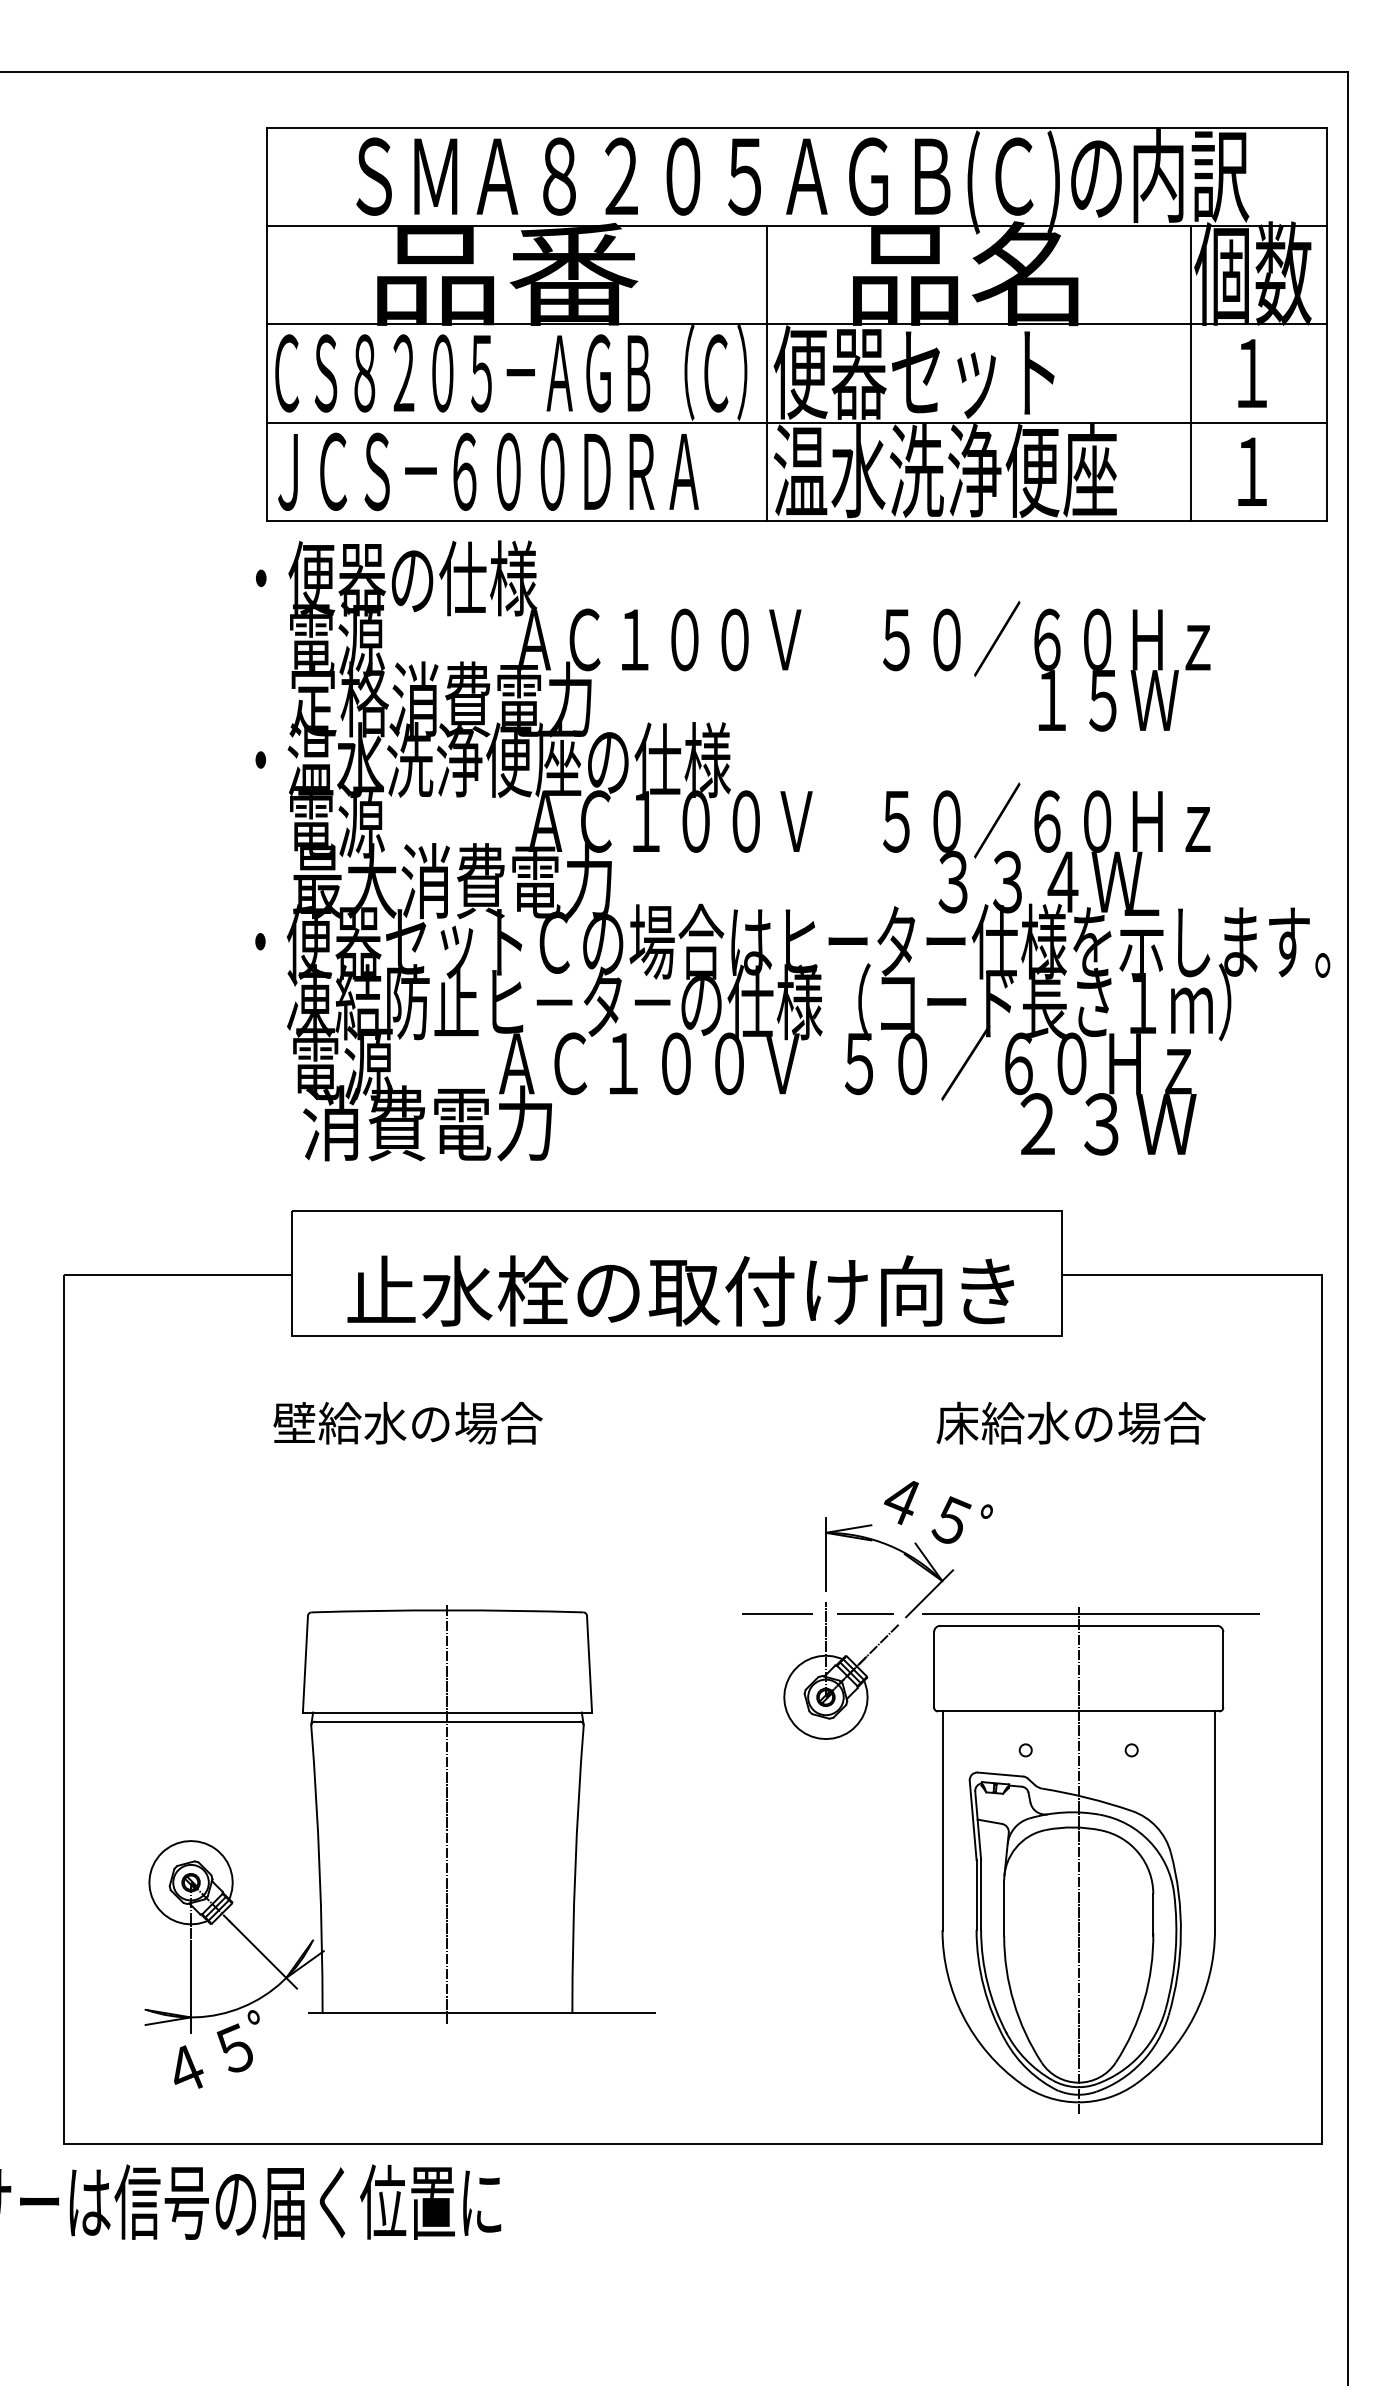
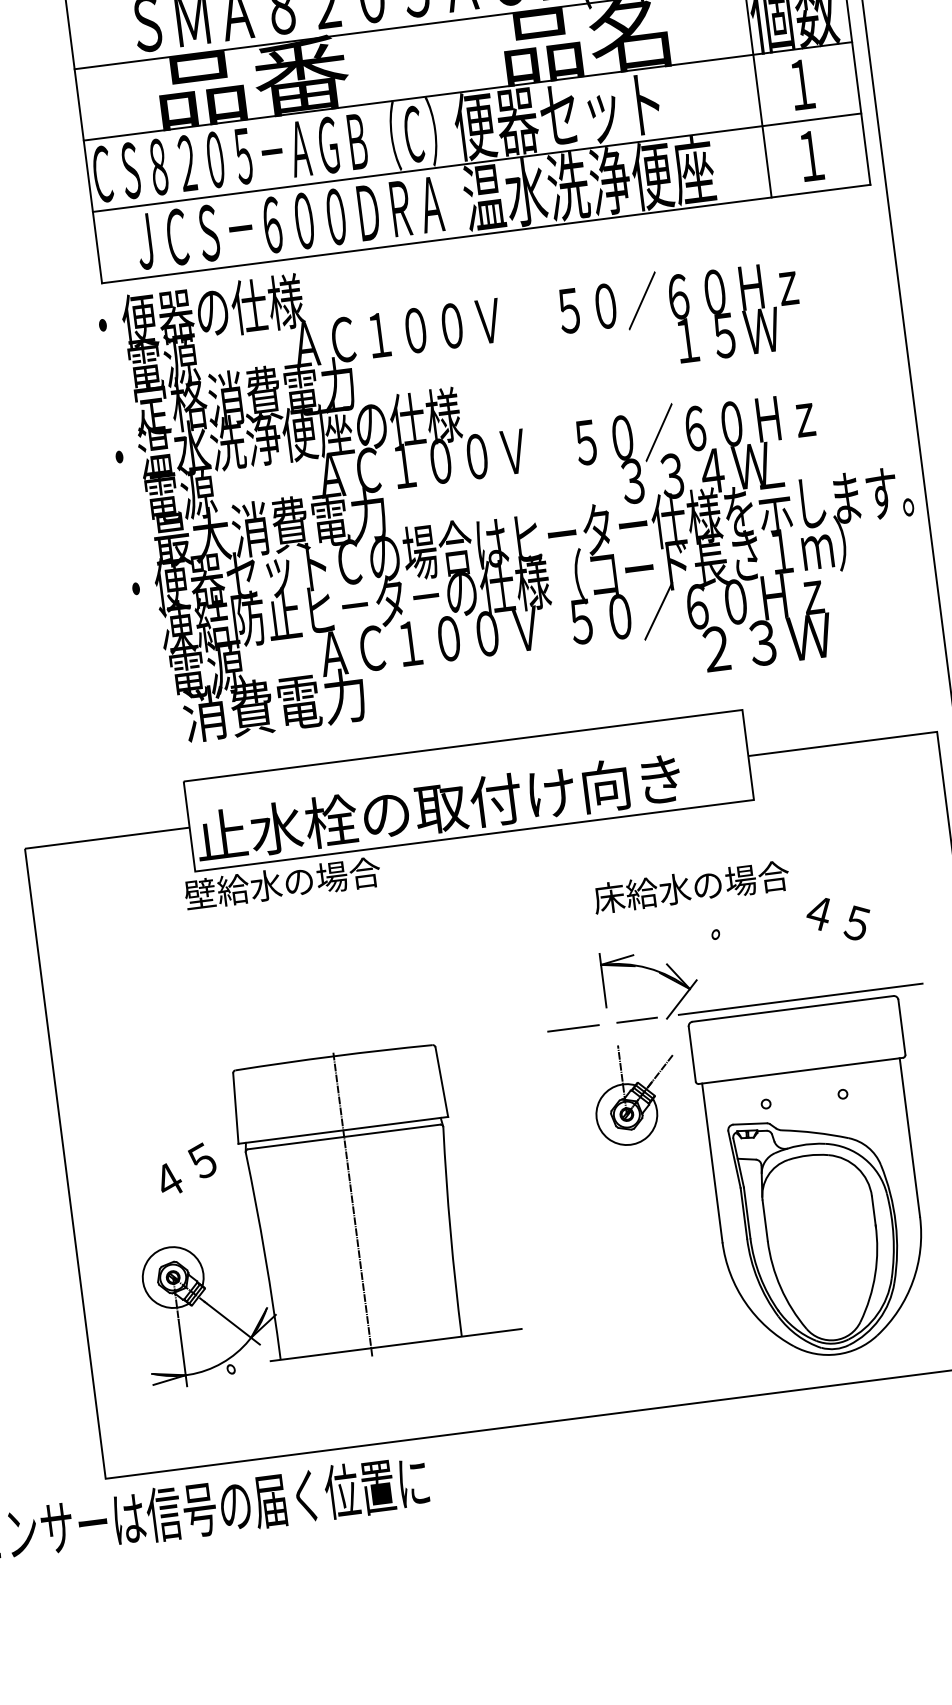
line: (766, 373) -> (450, 129), removed
text: (488, 471) -> (289, 222), moved
text: (680, 1290) -> (438, 807), moved
text: (407, 1422) -> (282, 883), moved
text: (1070, 1422) -> (690, 886), moved
text: (927, 1512) -> (838, 919), moved
part: (840, 1670) -> (634, 1093), moved
line: (1078, 1860) -> (814, 1179), removed
text: (213, 2055) -> (187, 1167), moved

